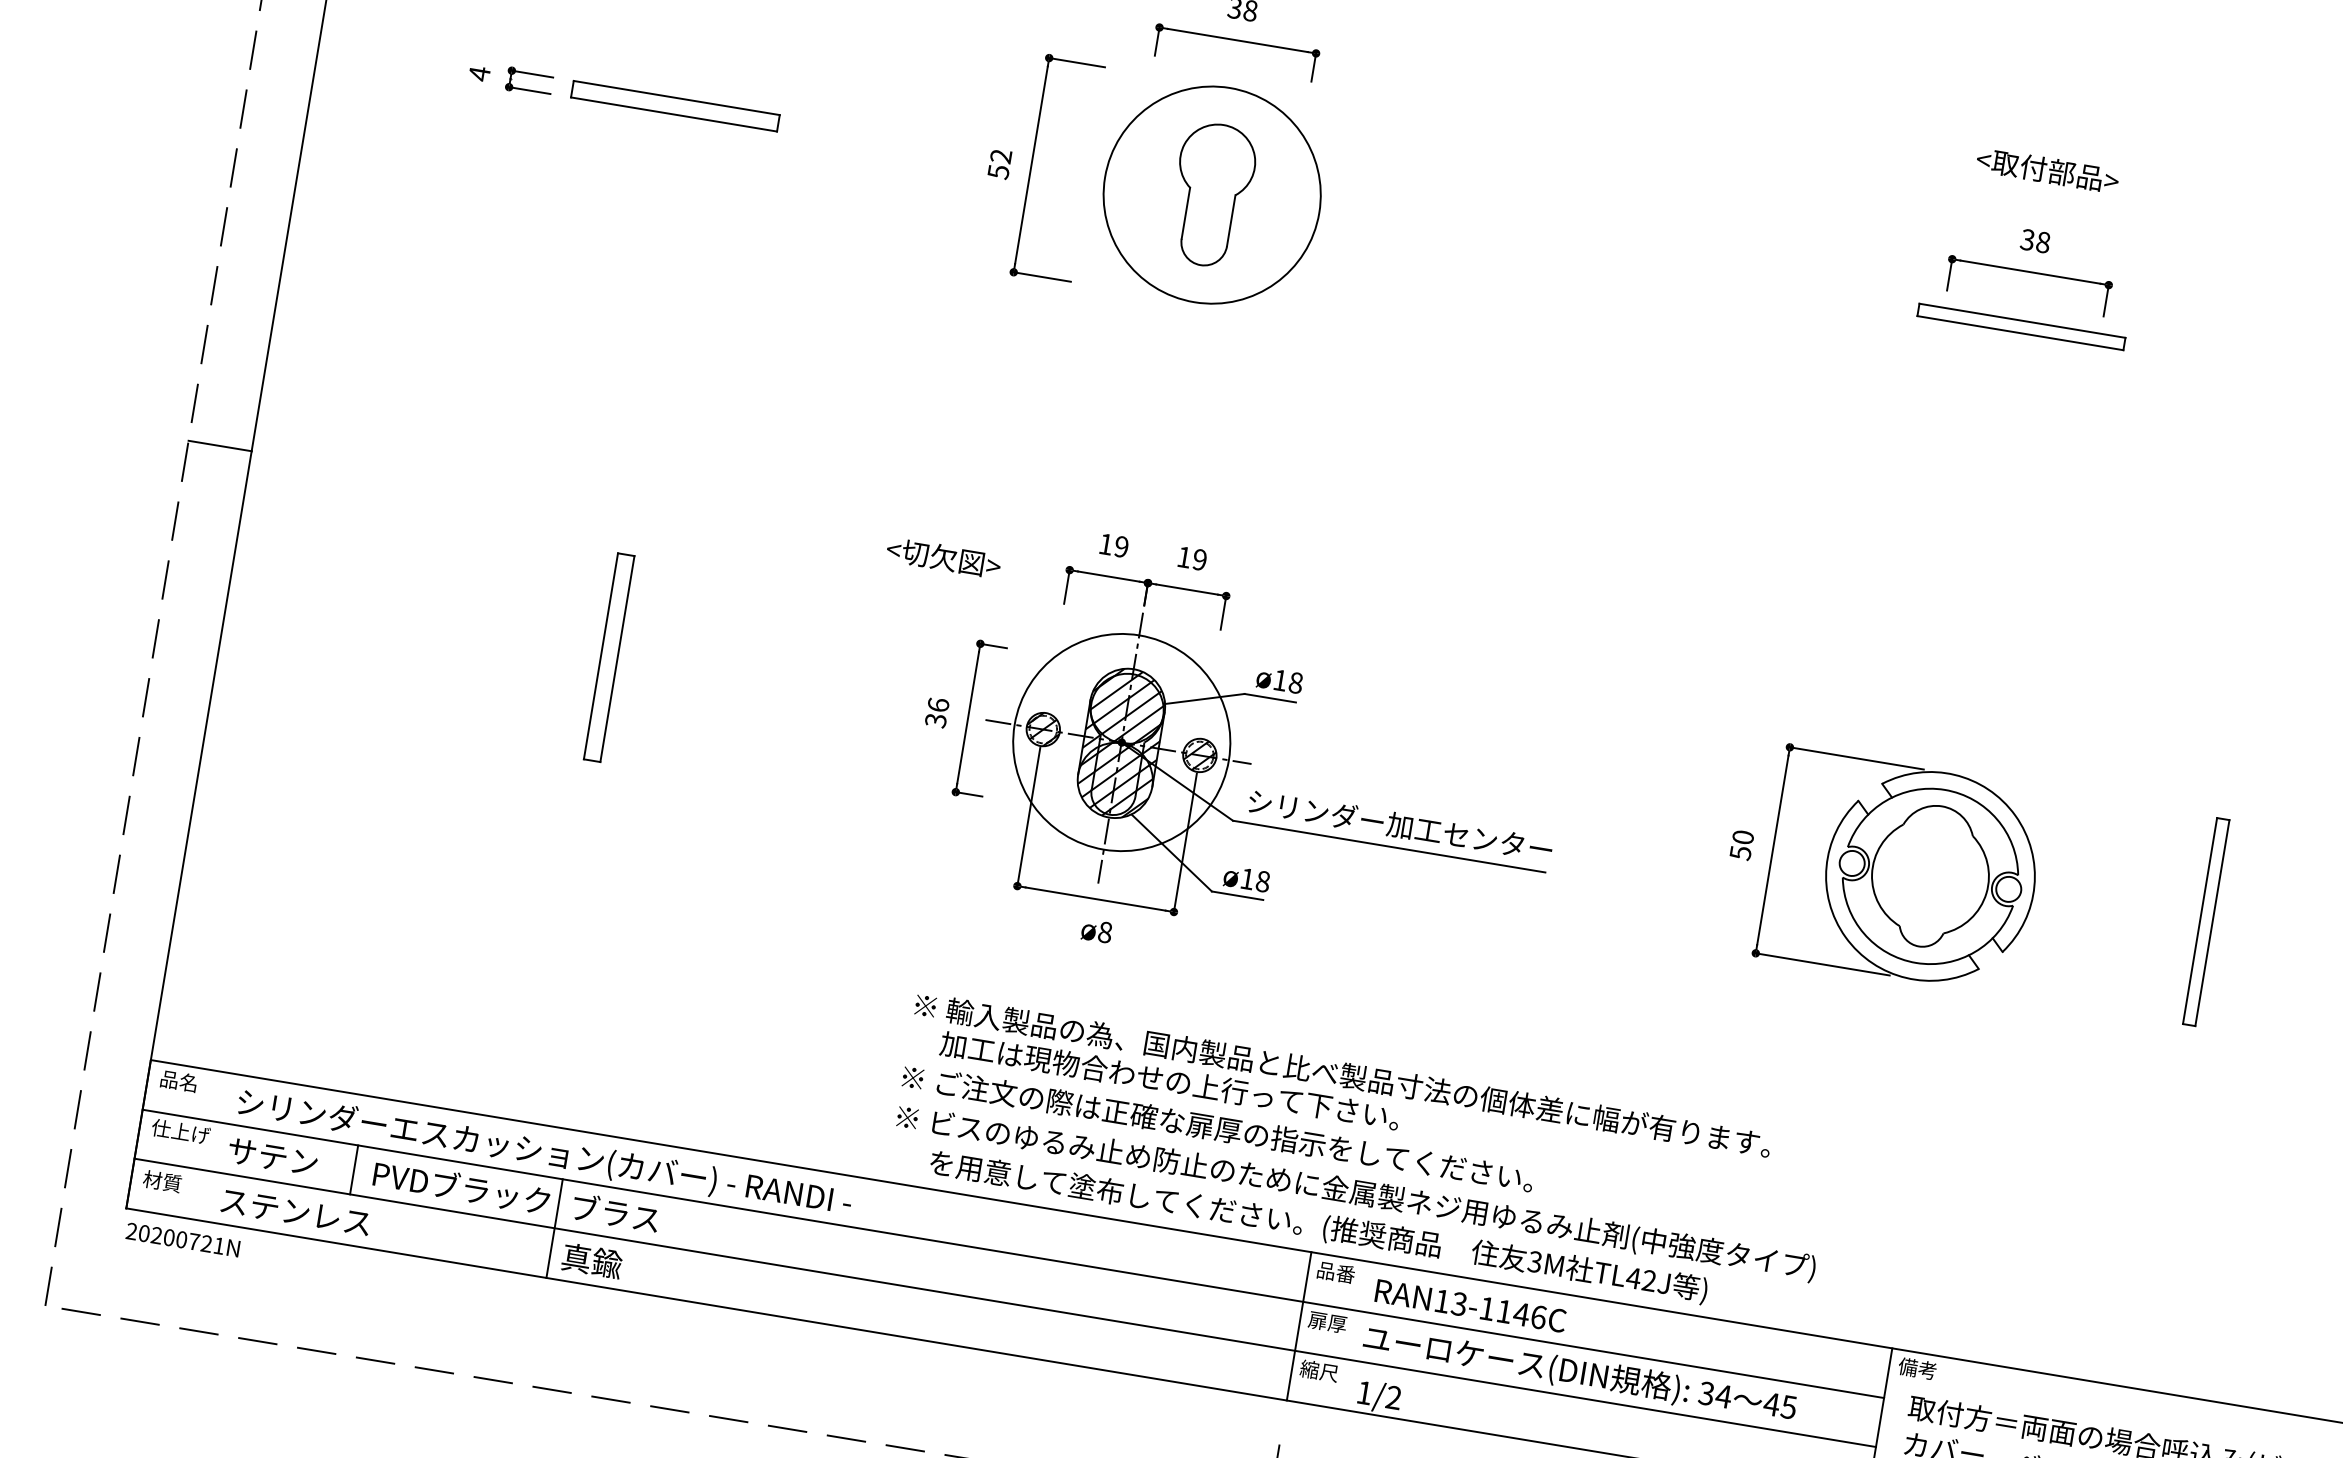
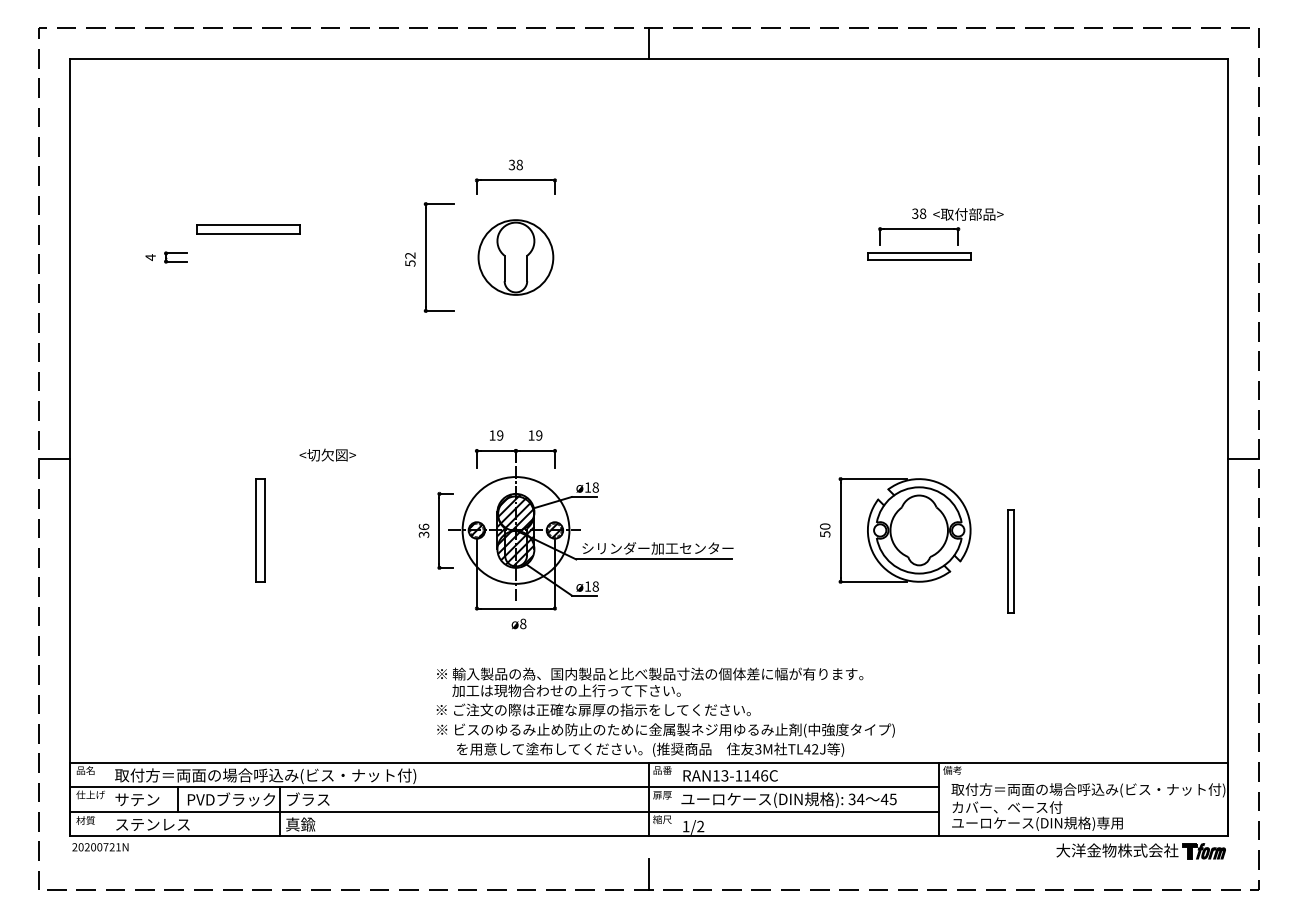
part: (675, 106) -> (248, 229), moved
text: (2047, 170) -> (968, 214), moved
circle: (1211, 194) -> (515, 257), size x0.7
text: (943, 556) -> (327, 454), moved
part: (2205, 922) -> (1010, 561), moved
text: (543, 1153) -> (268, 776), シリンダーエスカッション(カバー) - RANDI - -> 取付方＝両面の場合呼込み(ビス・ナット付)

